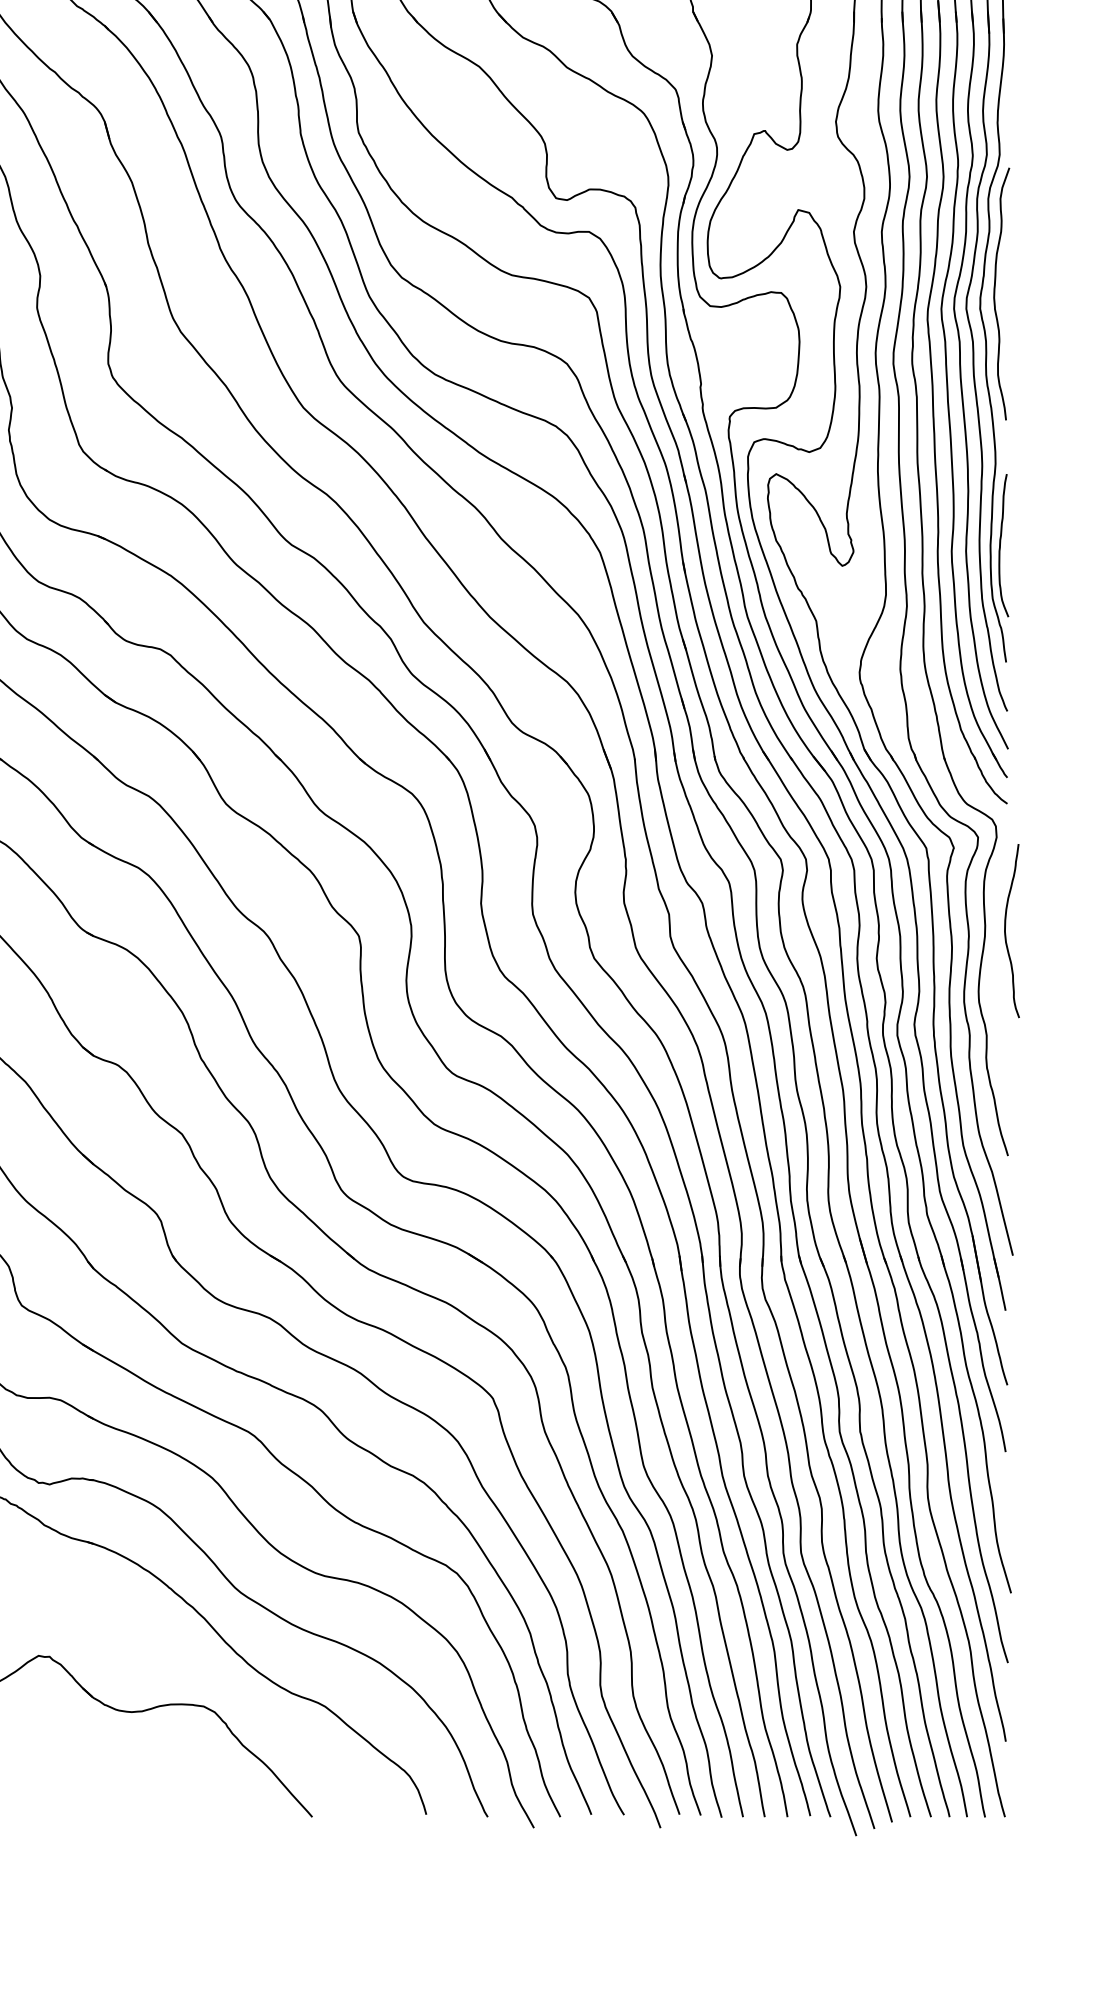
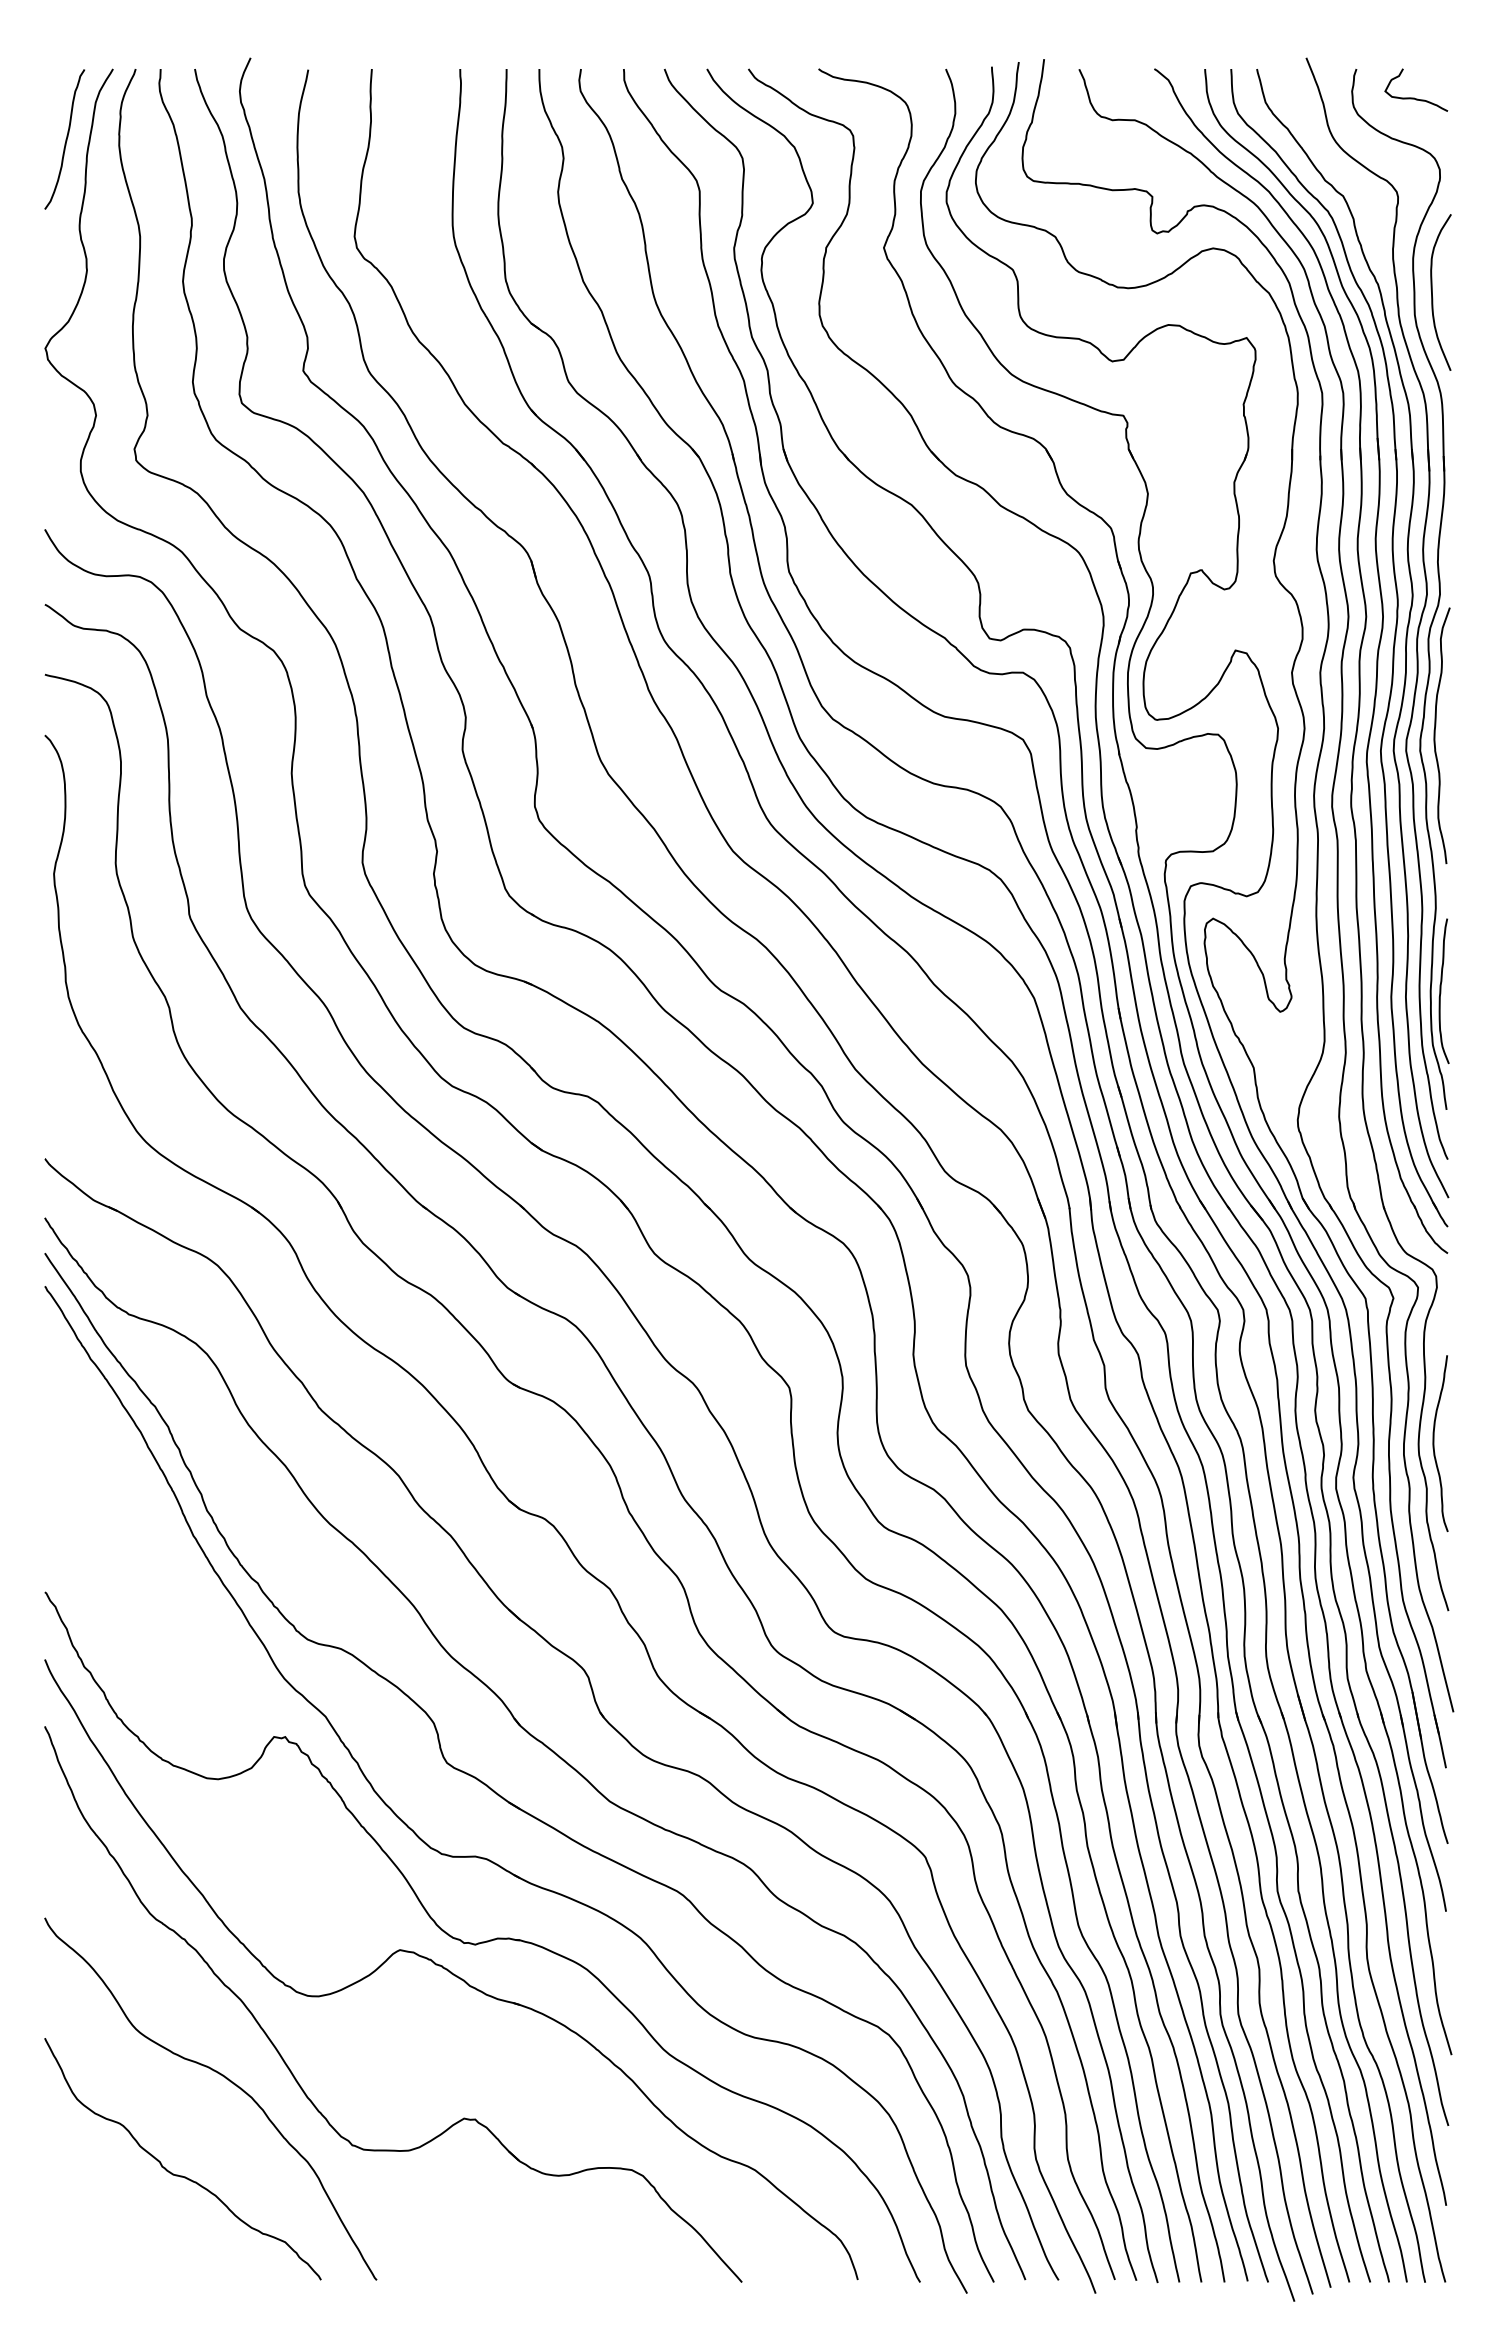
curve: (1006, 930) -> (1434, 1443), moved

